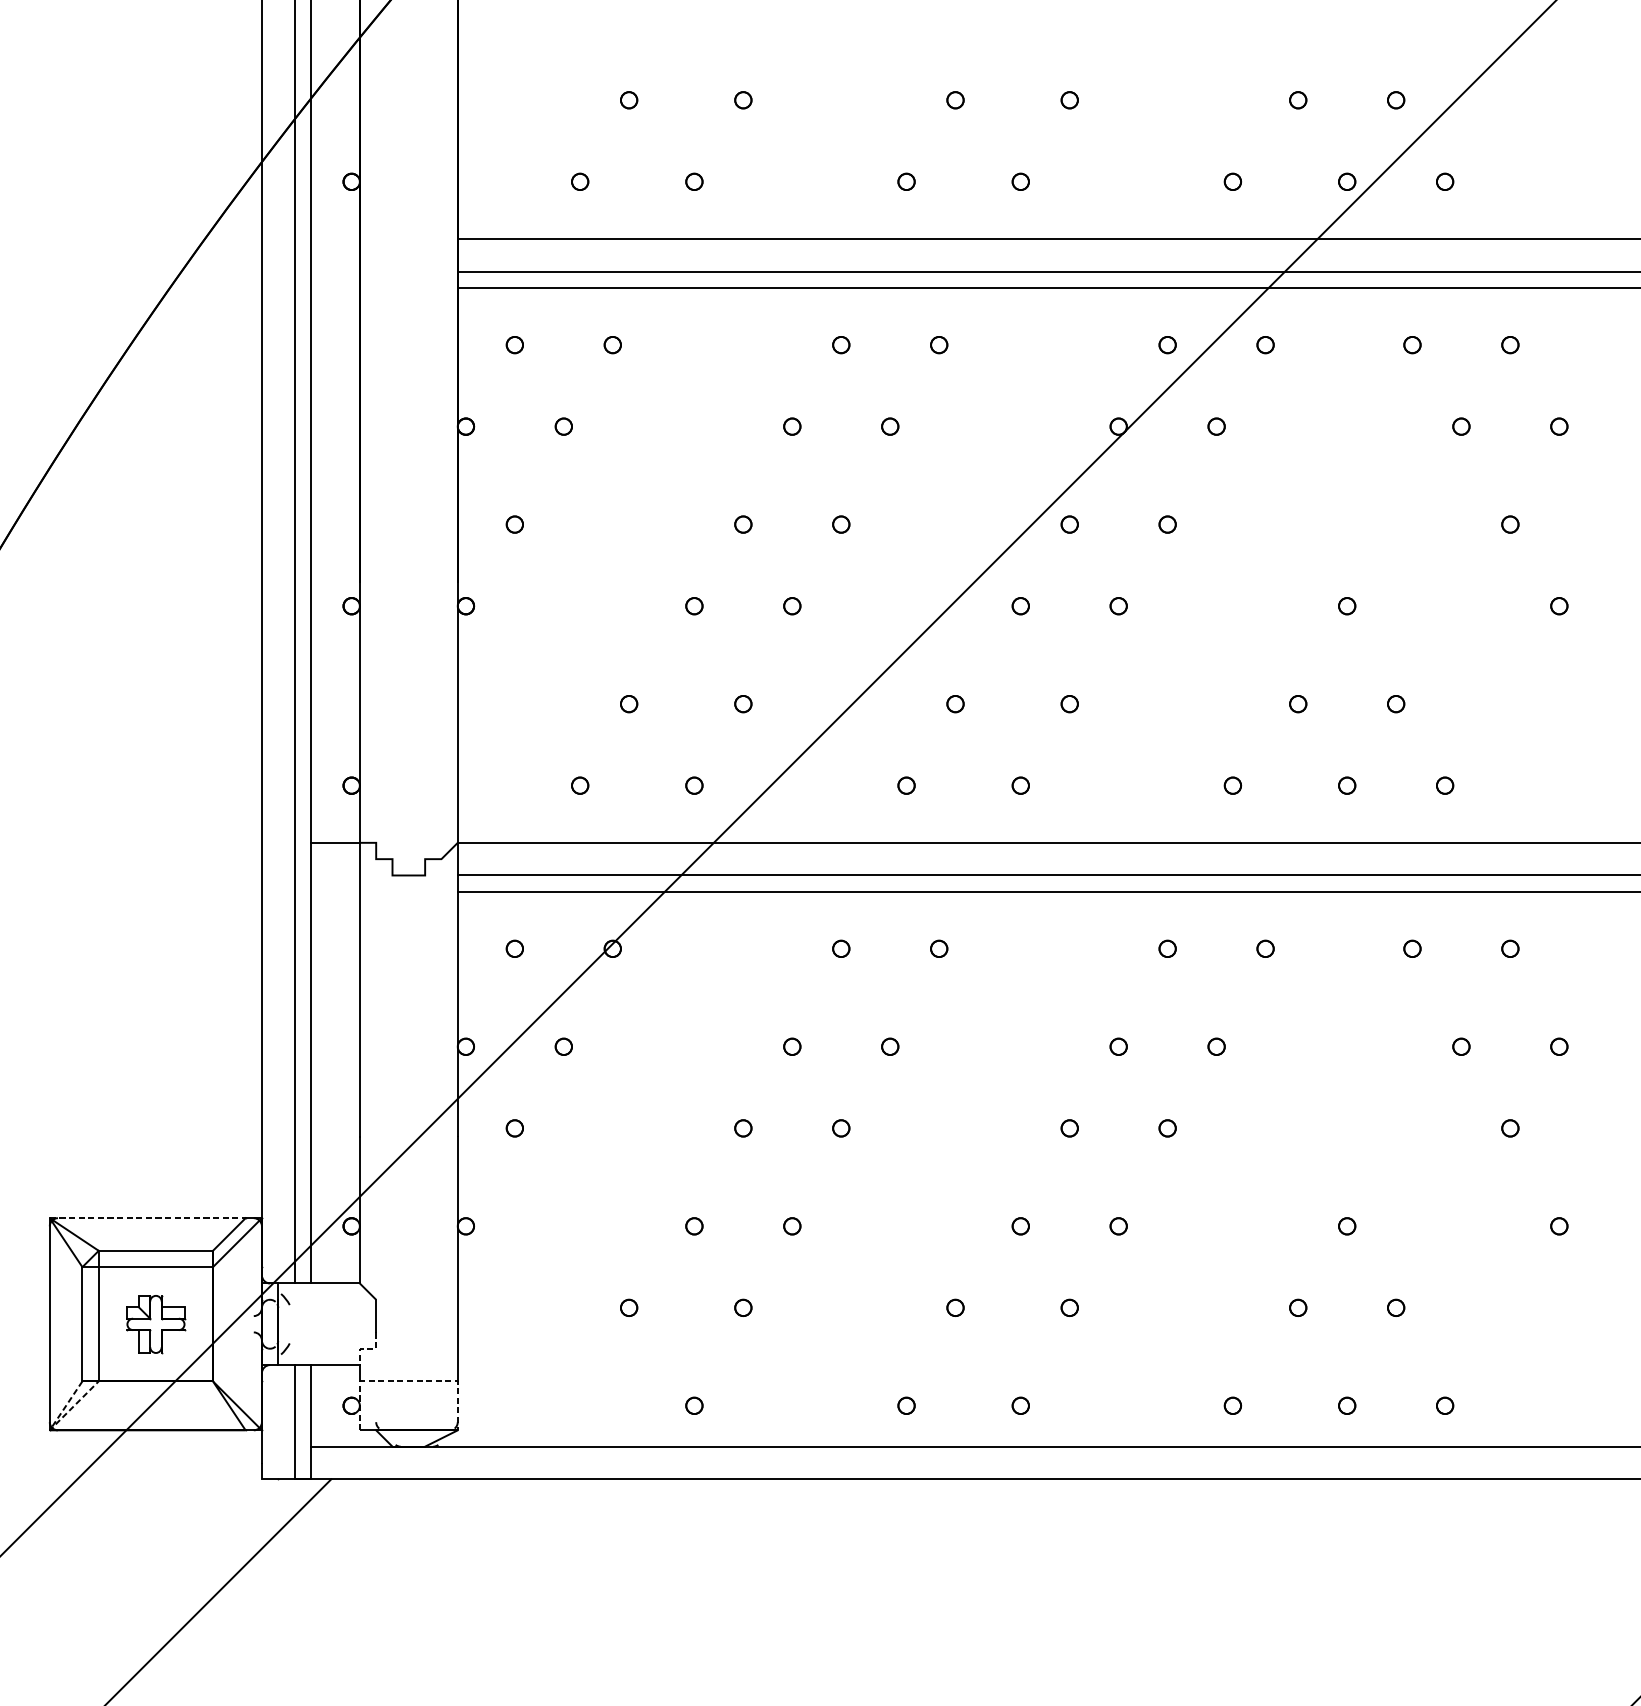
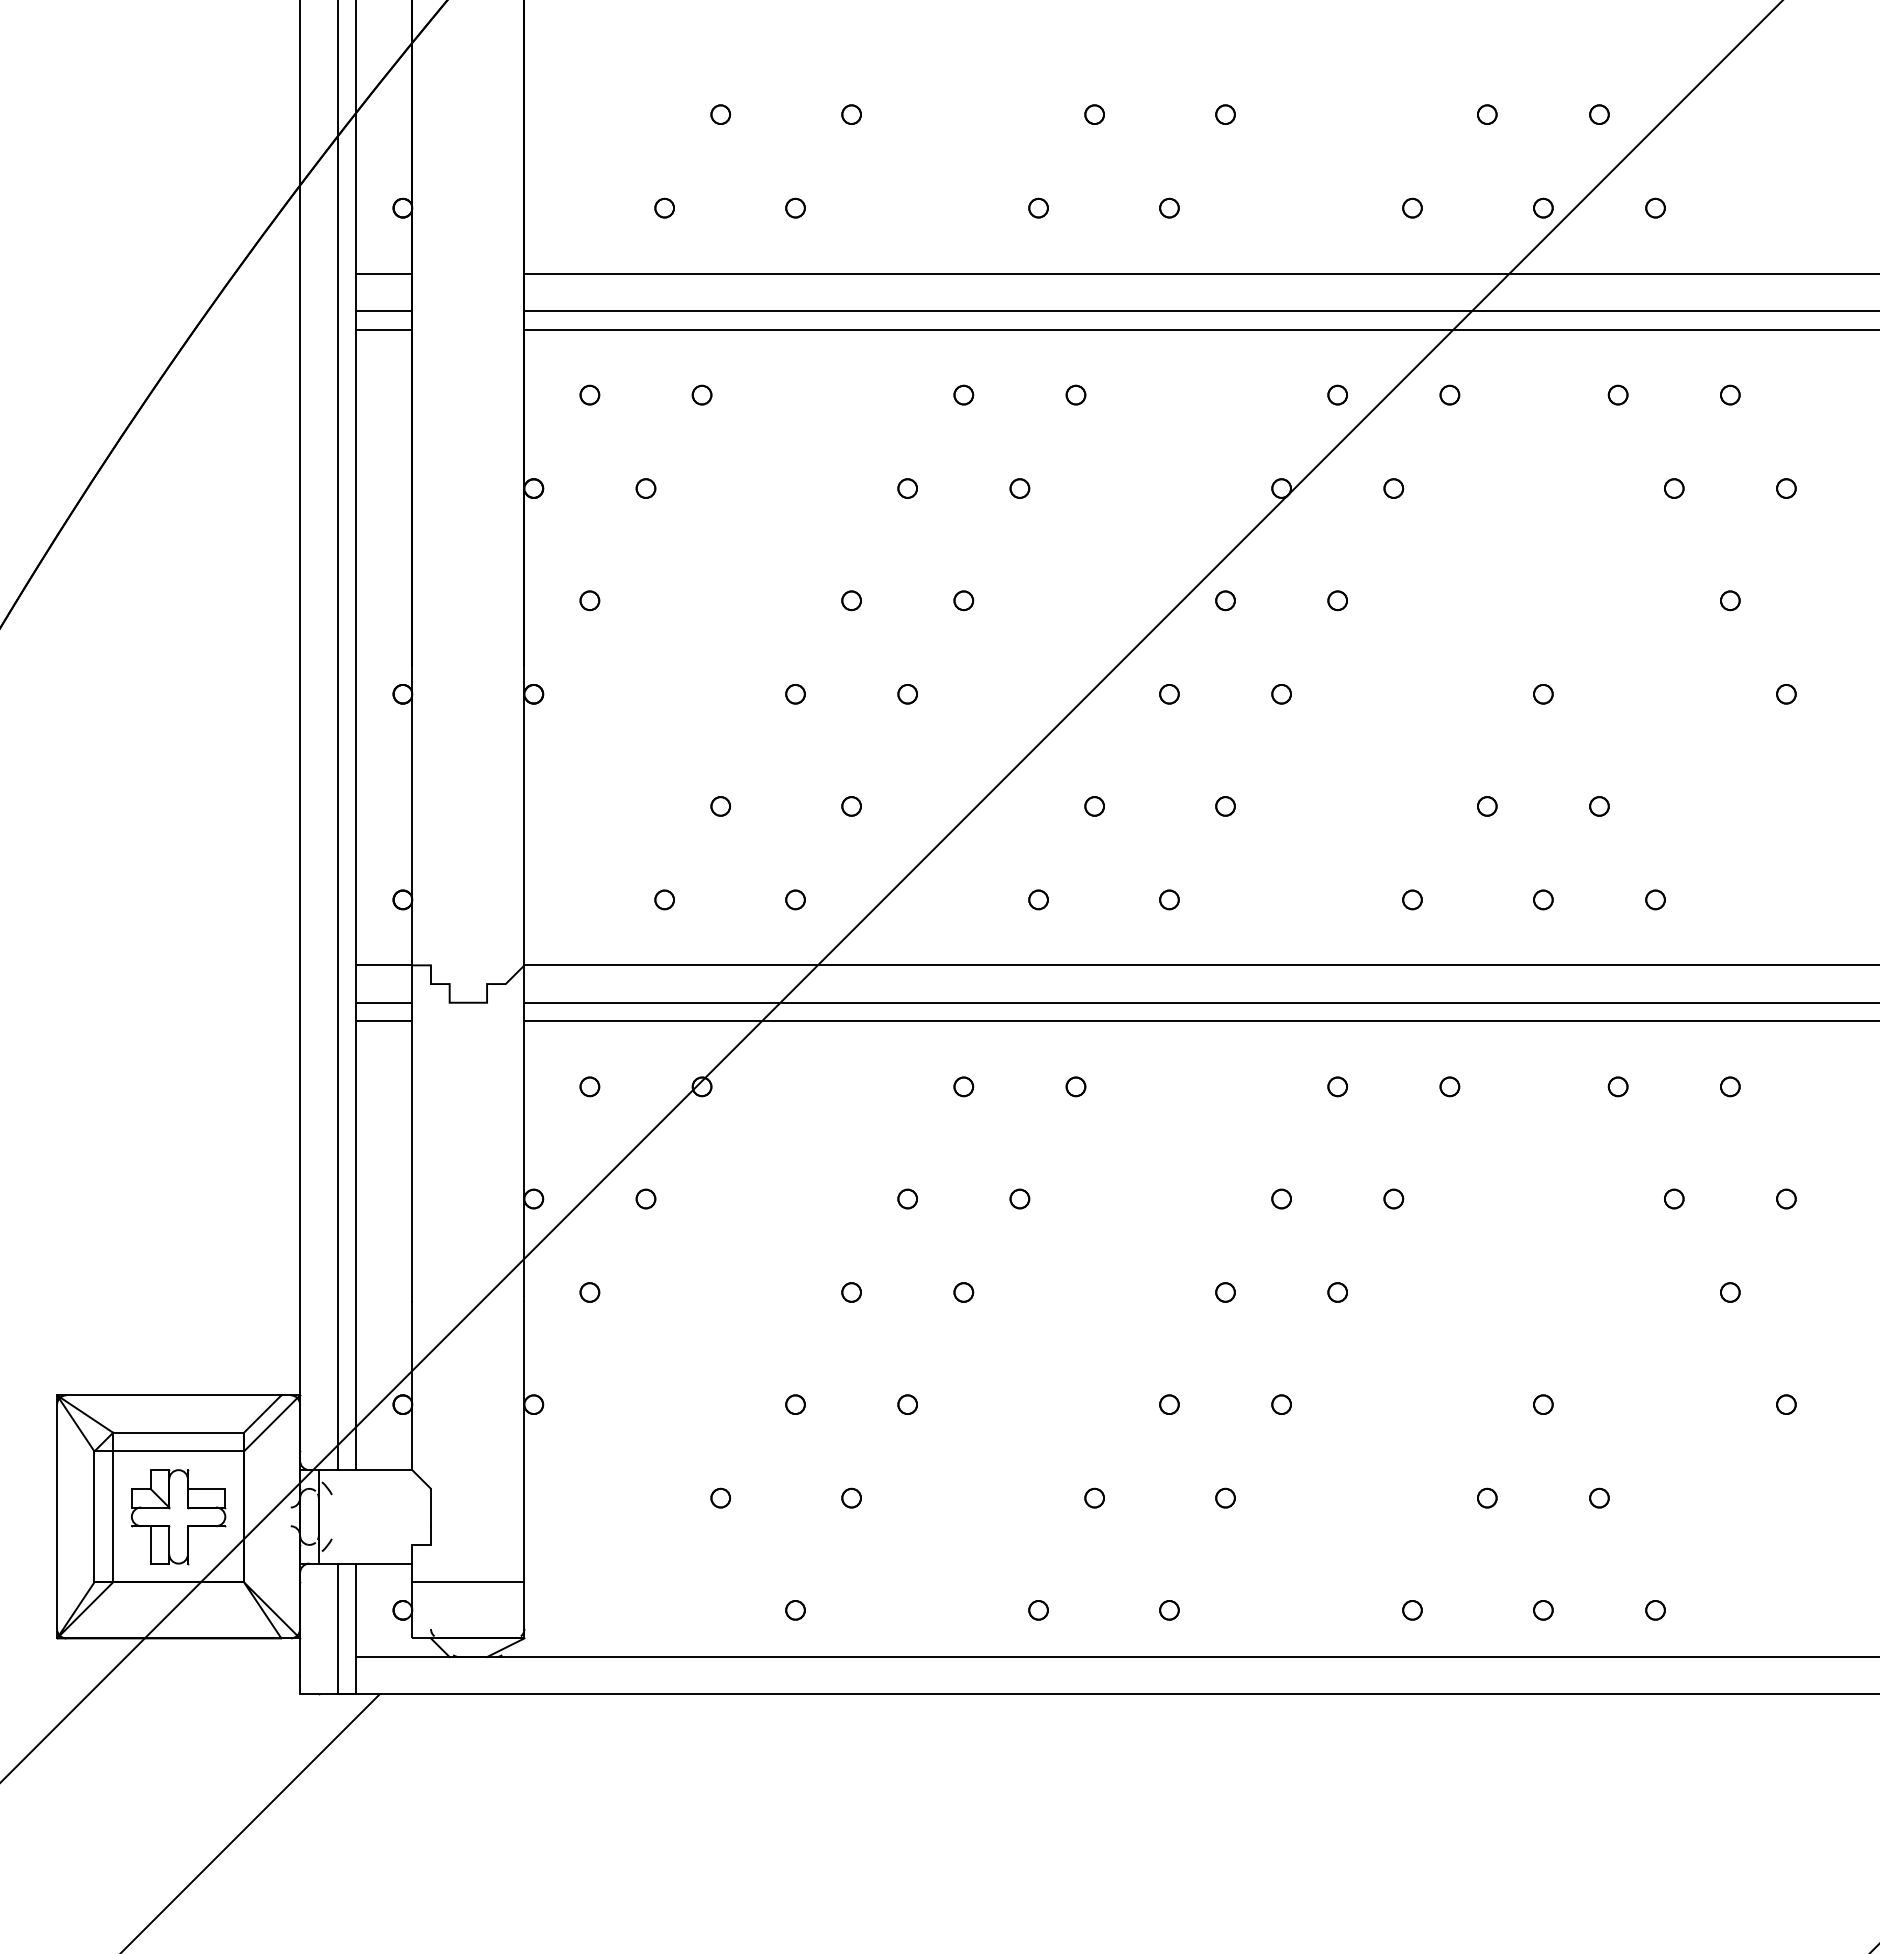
line: (335, 238) -> (384, 273), added
line: (335, 272) -> (384, 311), added
line: (335, 287) -> (384, 329), added
line: (335, 875) -> (384, 1002), added
line: (335, 891) -> (384, 1021), added
line: (147, 1218) -> (169, 1395), dashed -> solid
part: (155, 1324) -> (178, 1517), size x1.43
line: (367, 1348) -> (421, 1544), dashed -> solid
line: (408, 1381) -> (468, 1582), dashed -> solid
line: (53, 1426) -> (61, 1634), dashed -> solid

